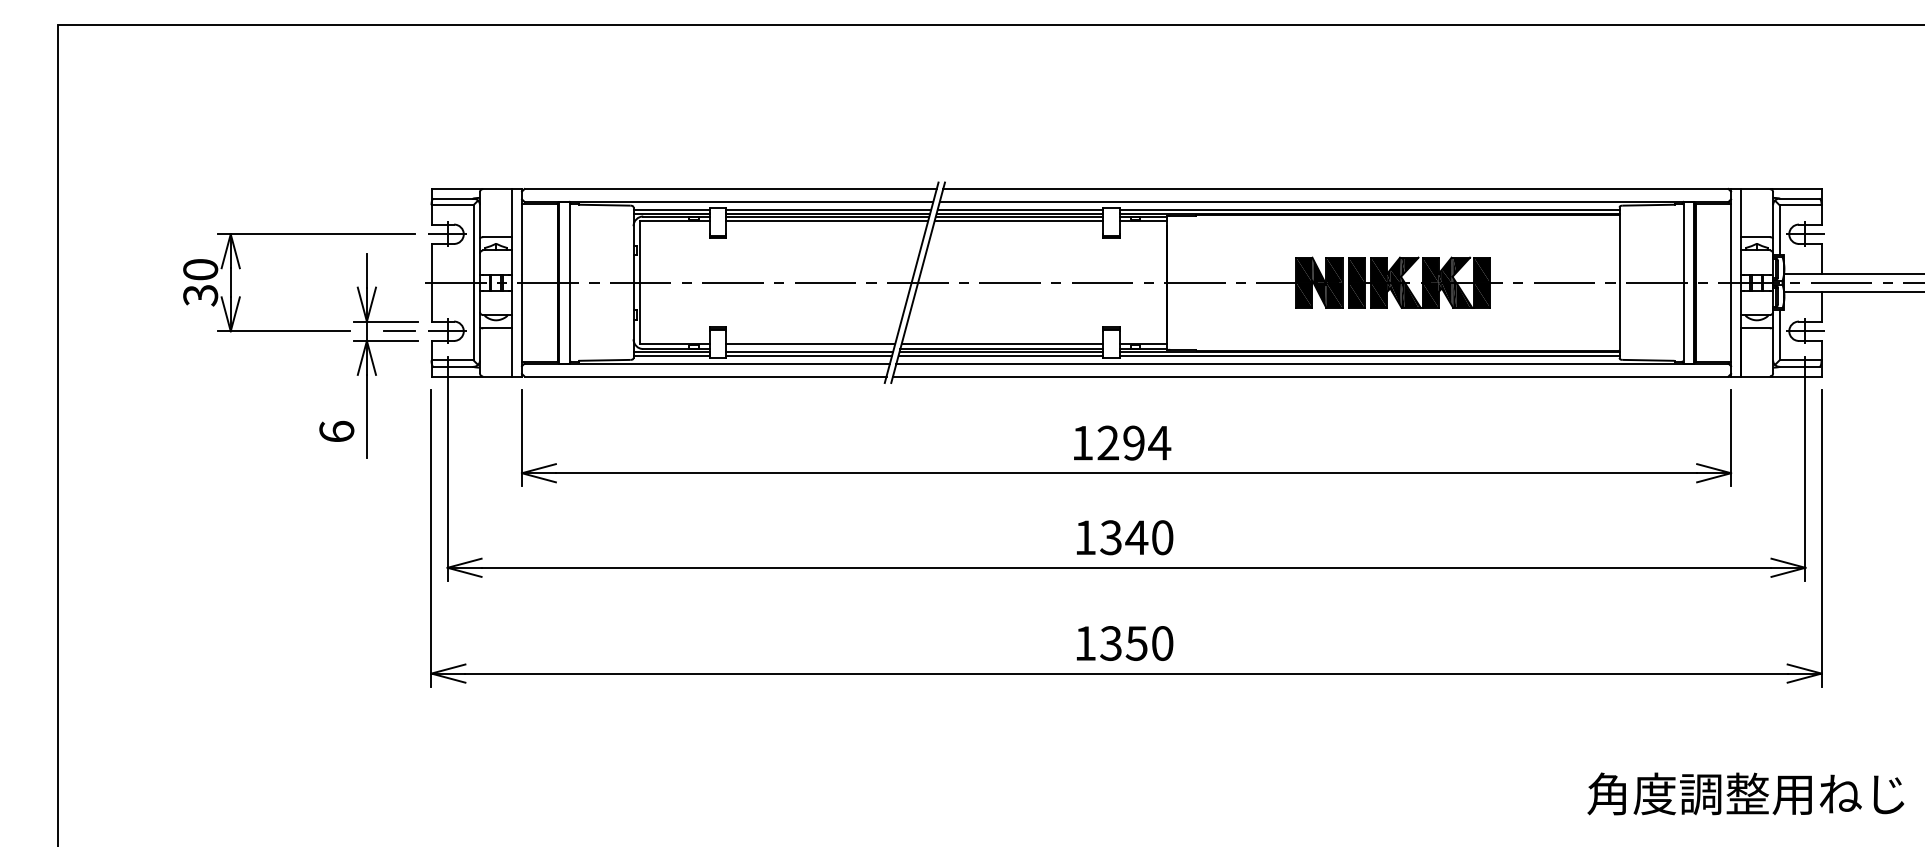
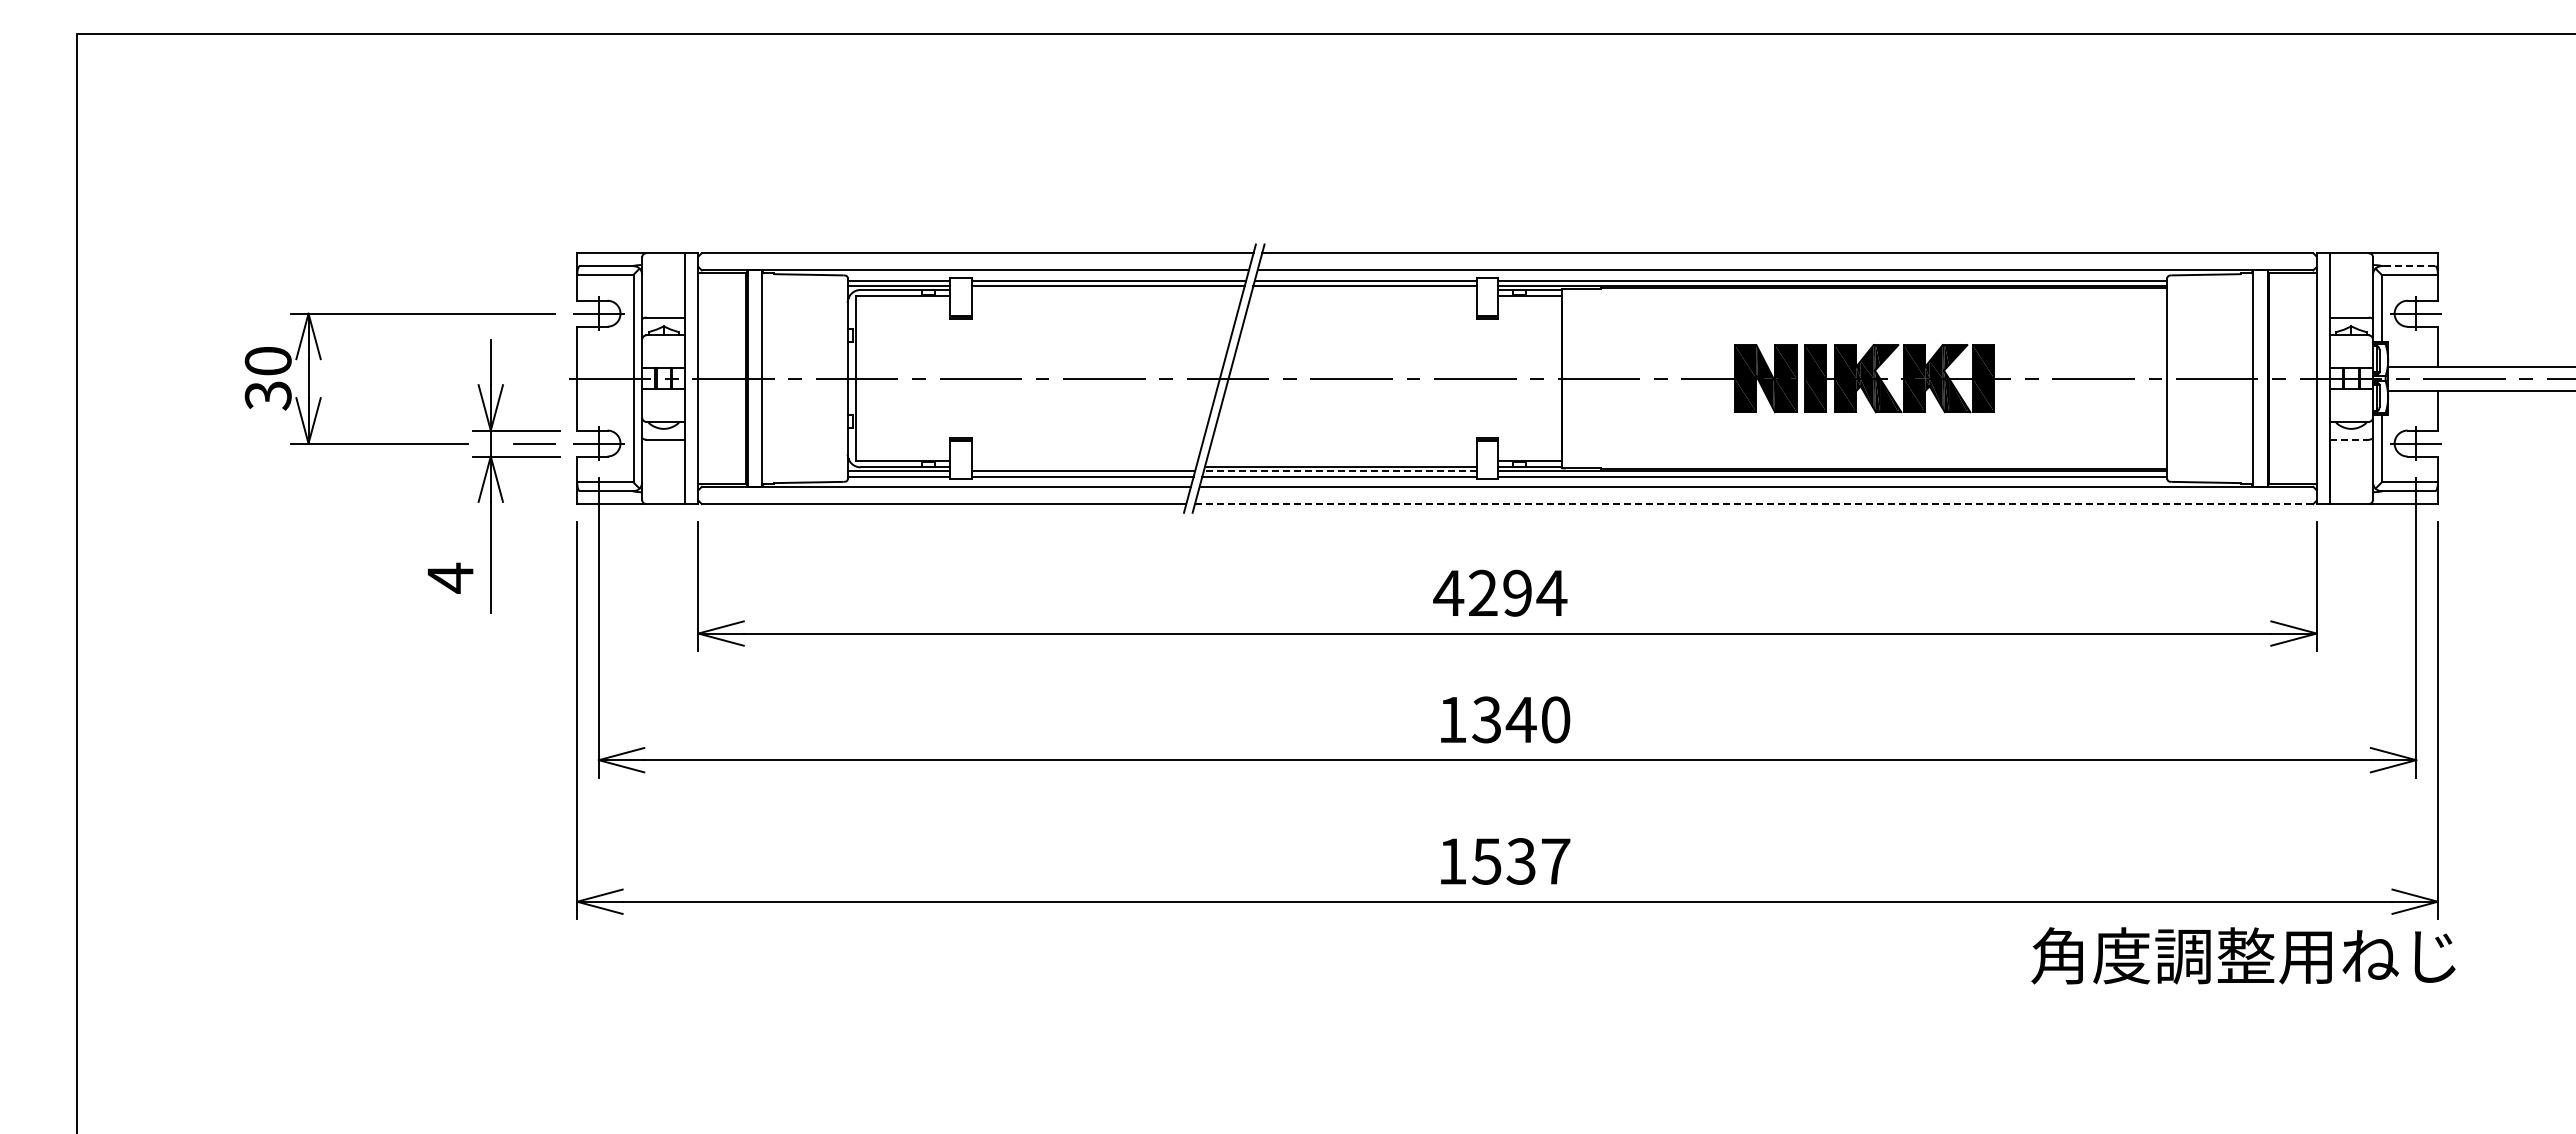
line: (1799, 198) -> (2408, 266), solid -> dashed
line: (827, 216) -> (1107, 289), removed
line: (1019, 216) -> (1364, 289), removed
line: (826, 221) -> (1106, 296), removed
line: (1018, 221) -> (1363, 296), removed
line: (1755, 328) -> (2349, 439), solid -> dashed
line: (810, 343) -> (1084, 460), removed
line: (1002, 343) -> (1341, 460), removed
line: (1000, 352) -> (1339, 471), solid -> dashed
line: (1311, 376) -> (1754, 504), solid -> dashed
text: (336, 431) -> (450, 577), 6 -> 4
text: (1082, 442) -> (1448, 592), 1294 -> 4294
text: (1136, 643) -> (1521, 861), 1350 -> 1537
text: (1745, 793) -> (2243, 955), moved

